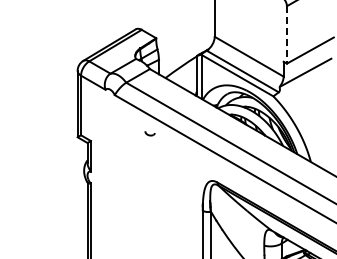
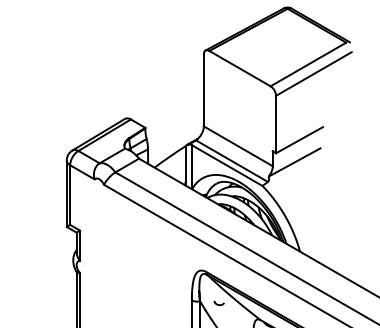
line: (287, 34) -> (276, 124), dashed -> solid
part: (149, 133) -> (218, 303), moved

